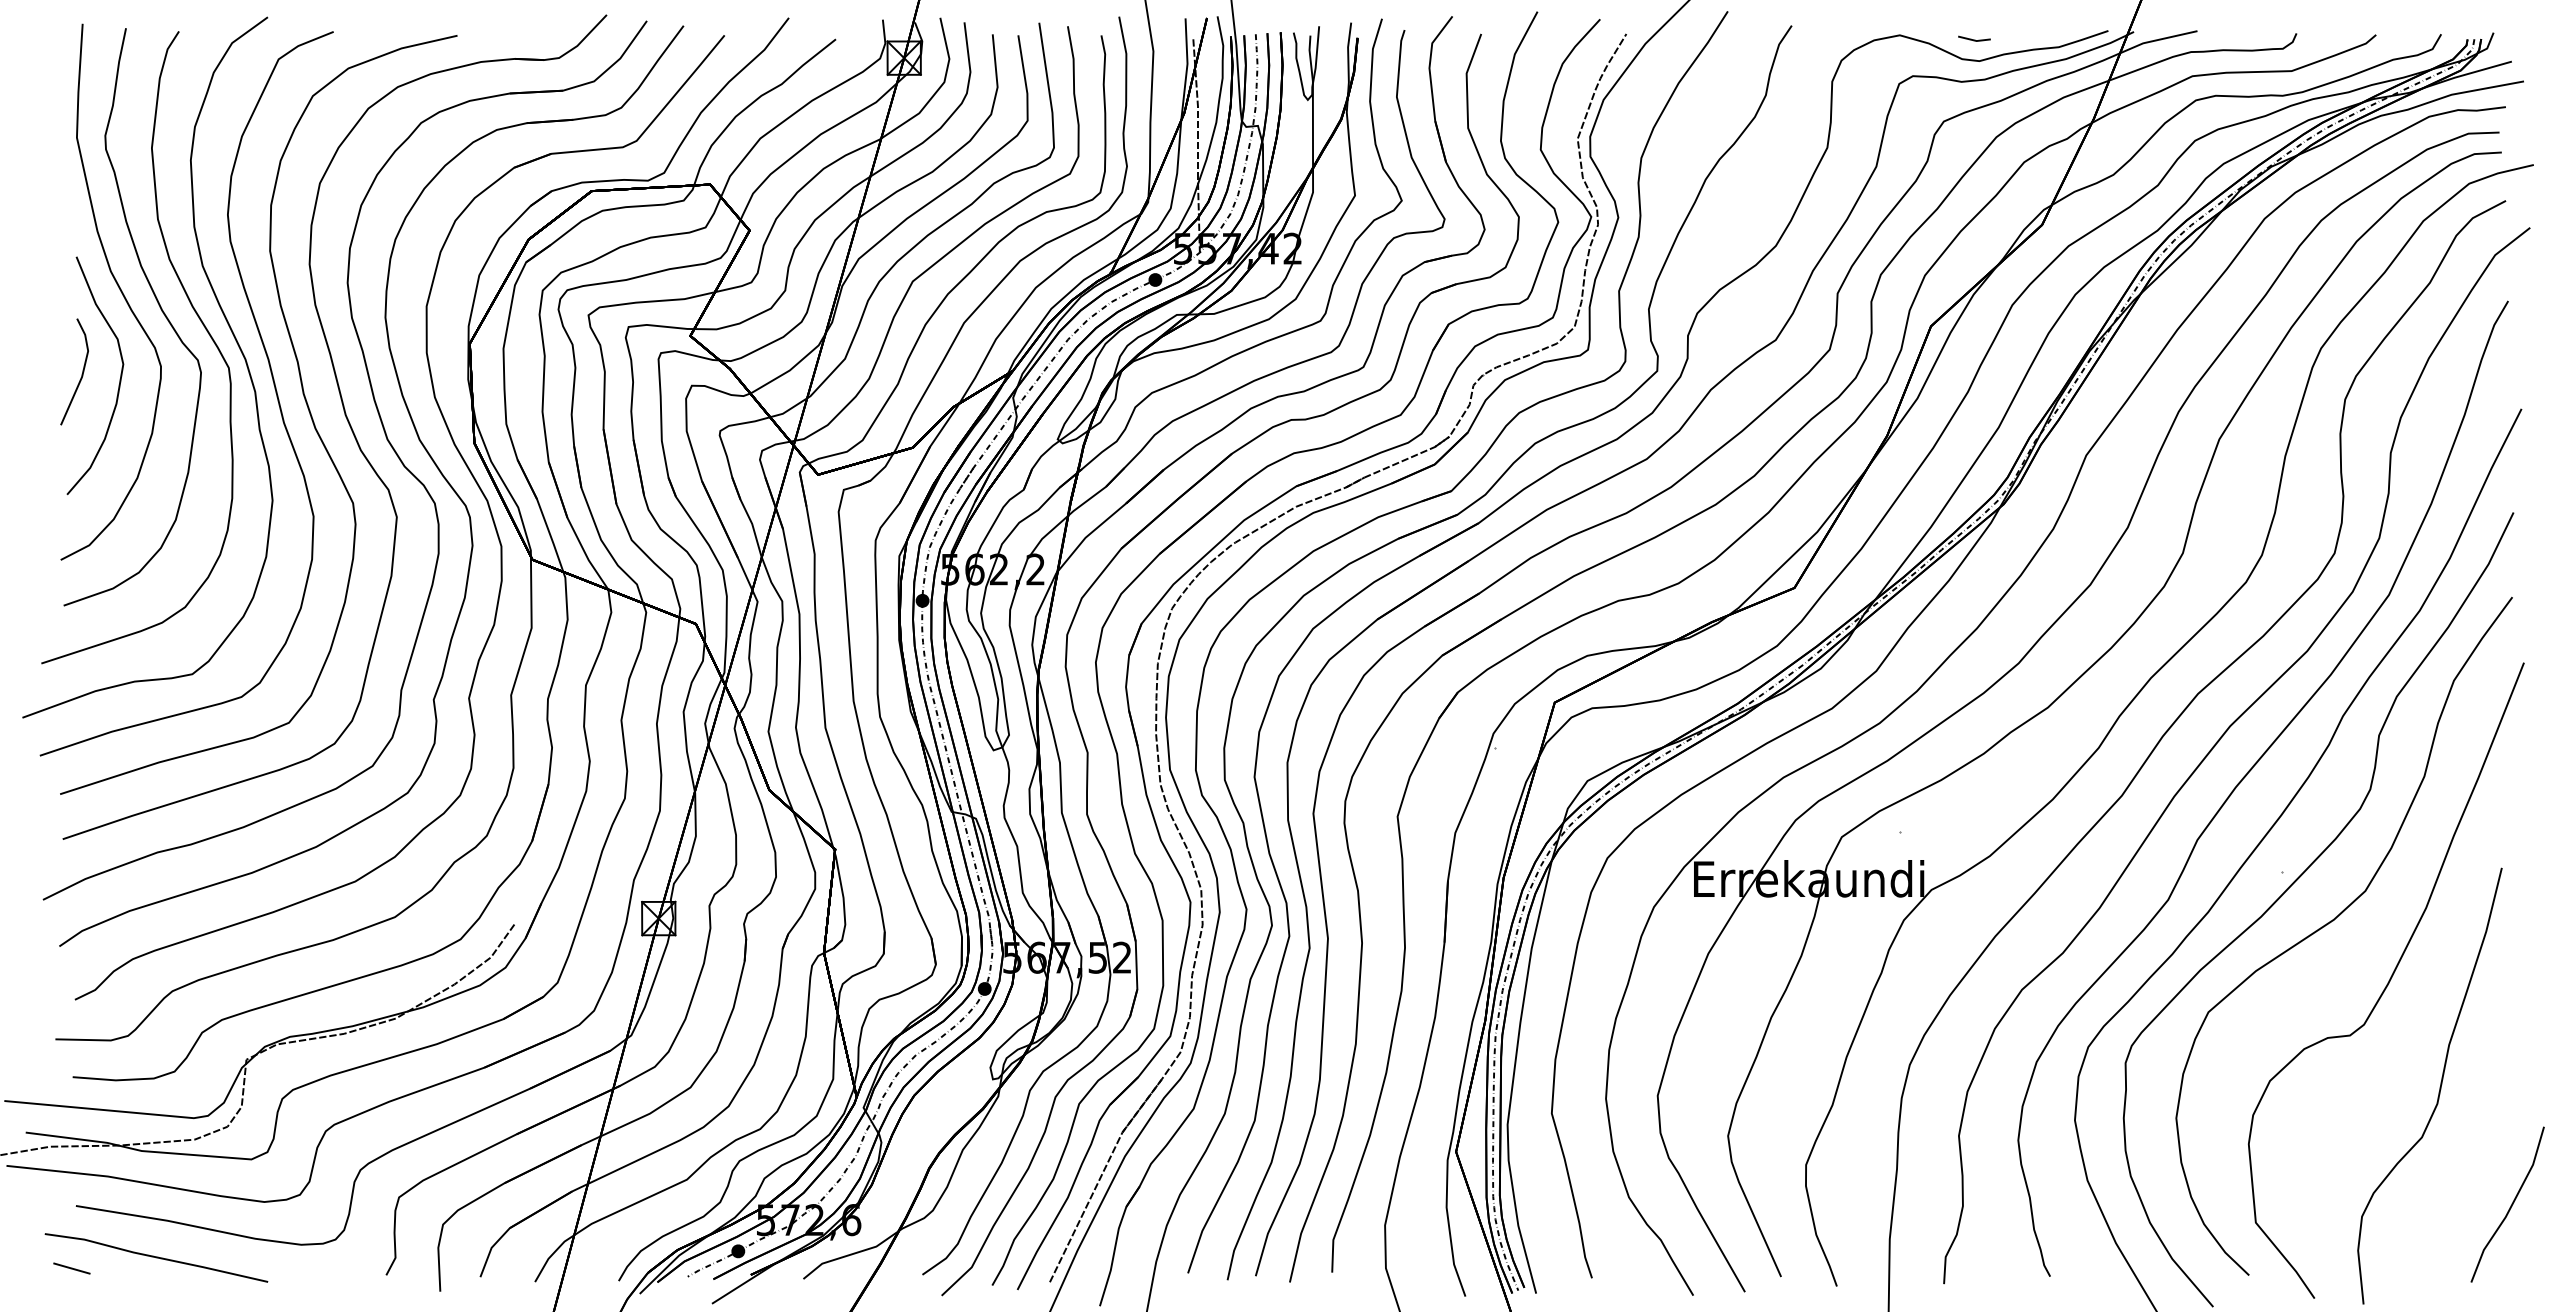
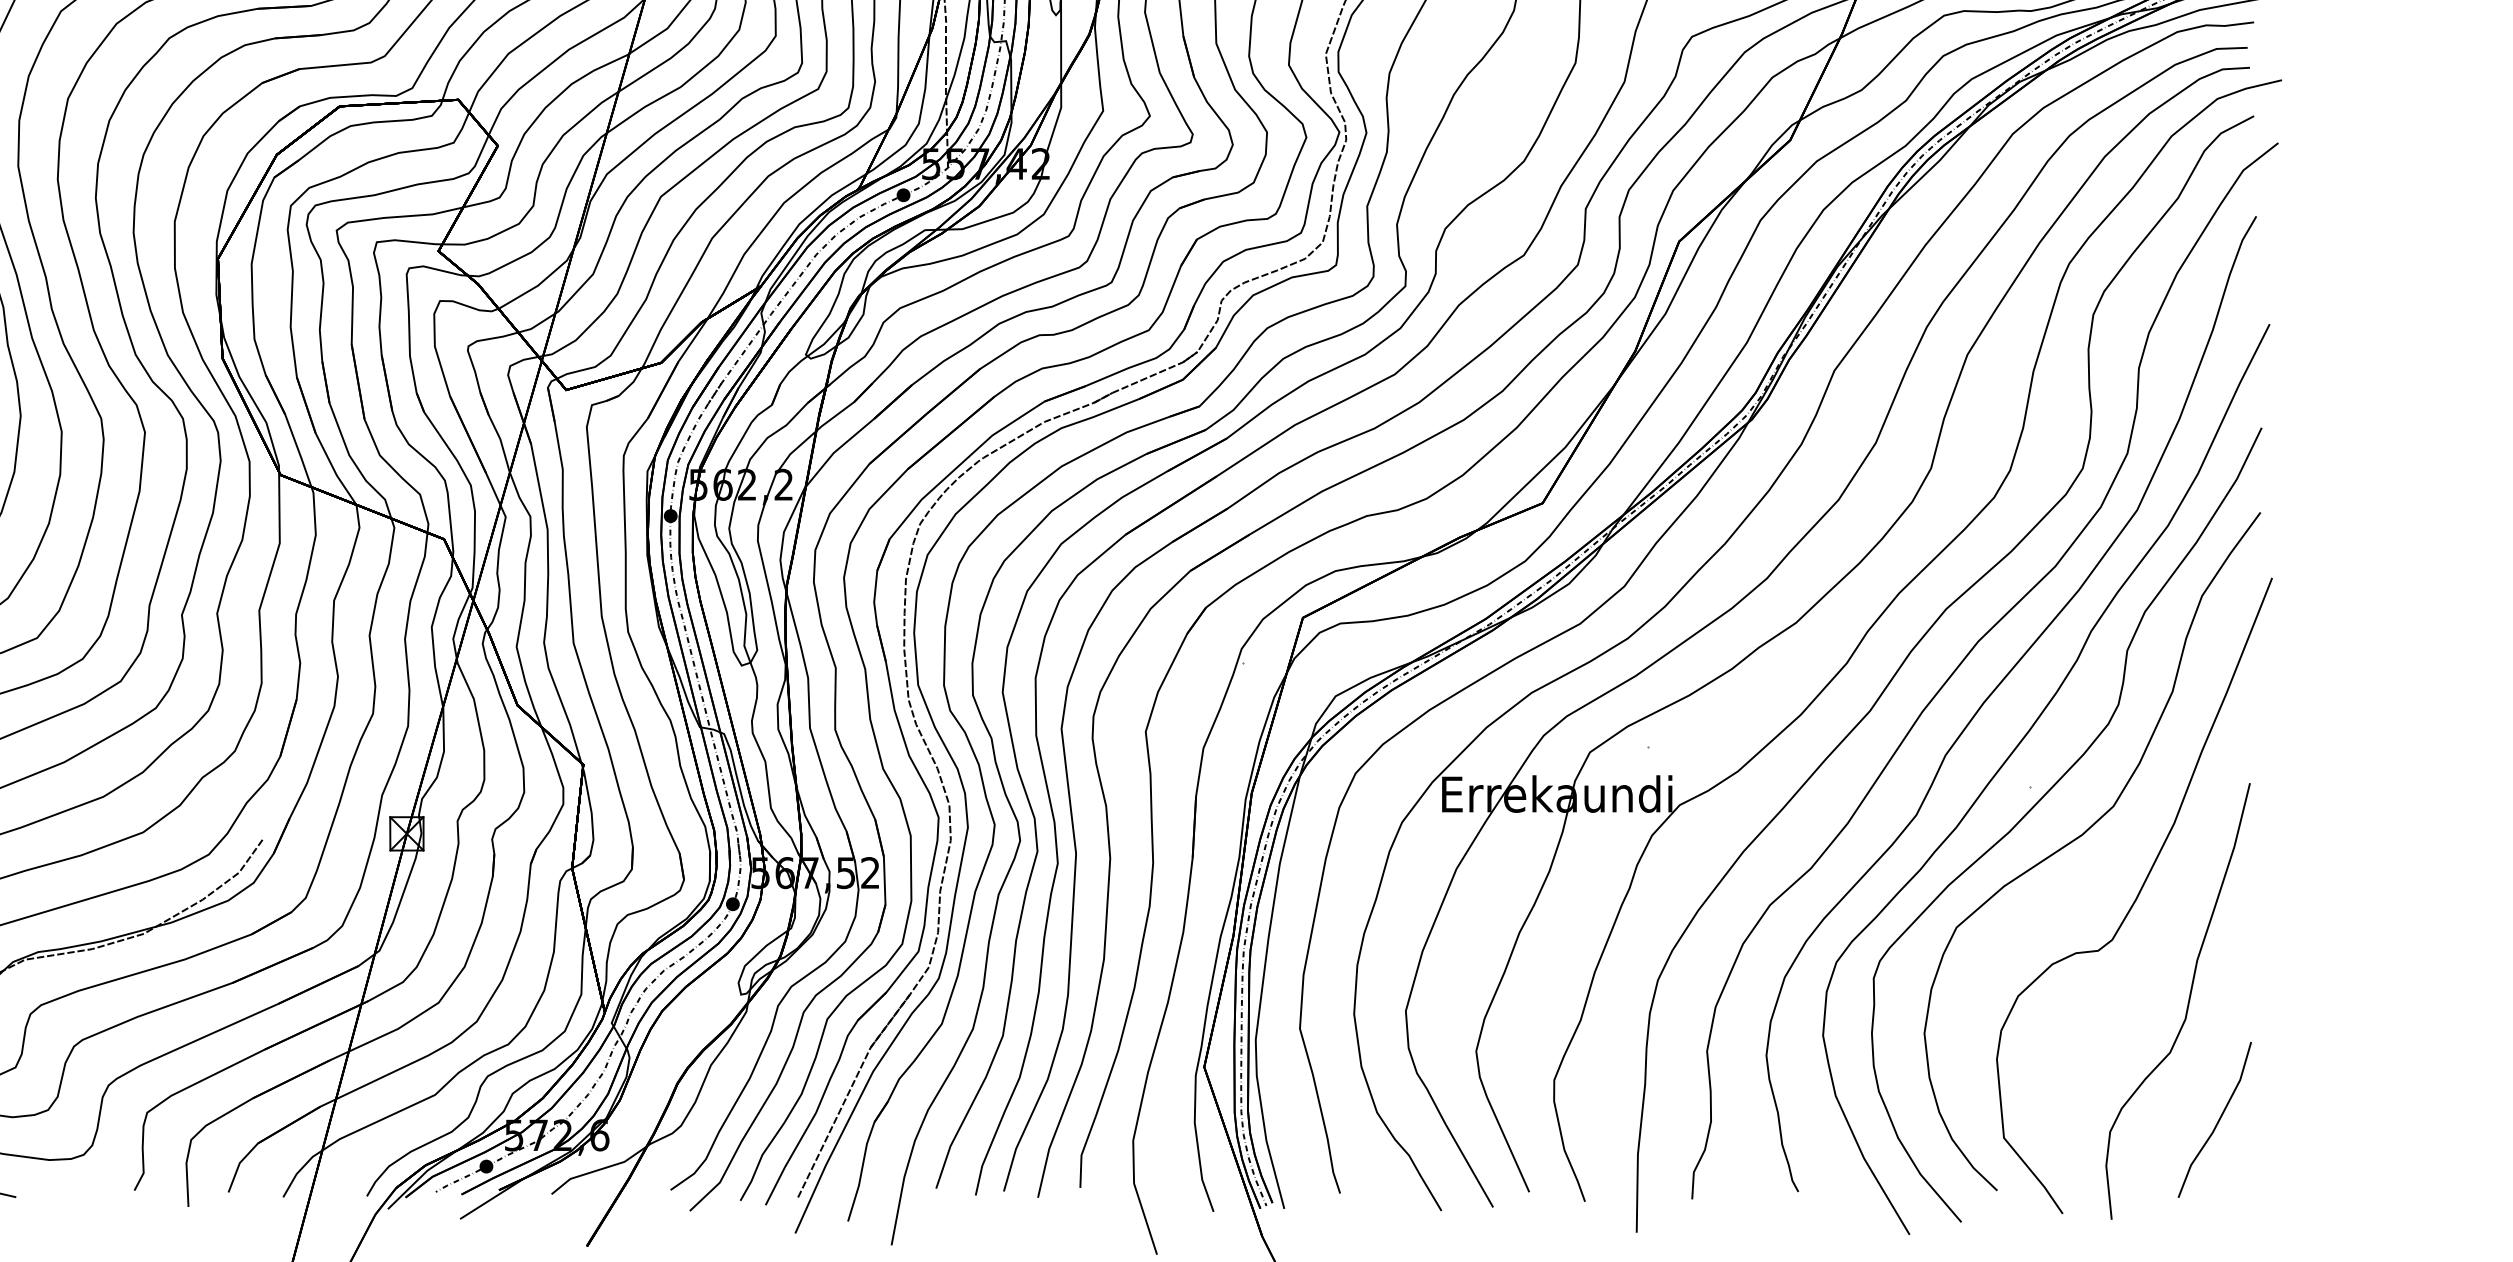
line: (2510, 1205) -> (2217, 1120), moved

